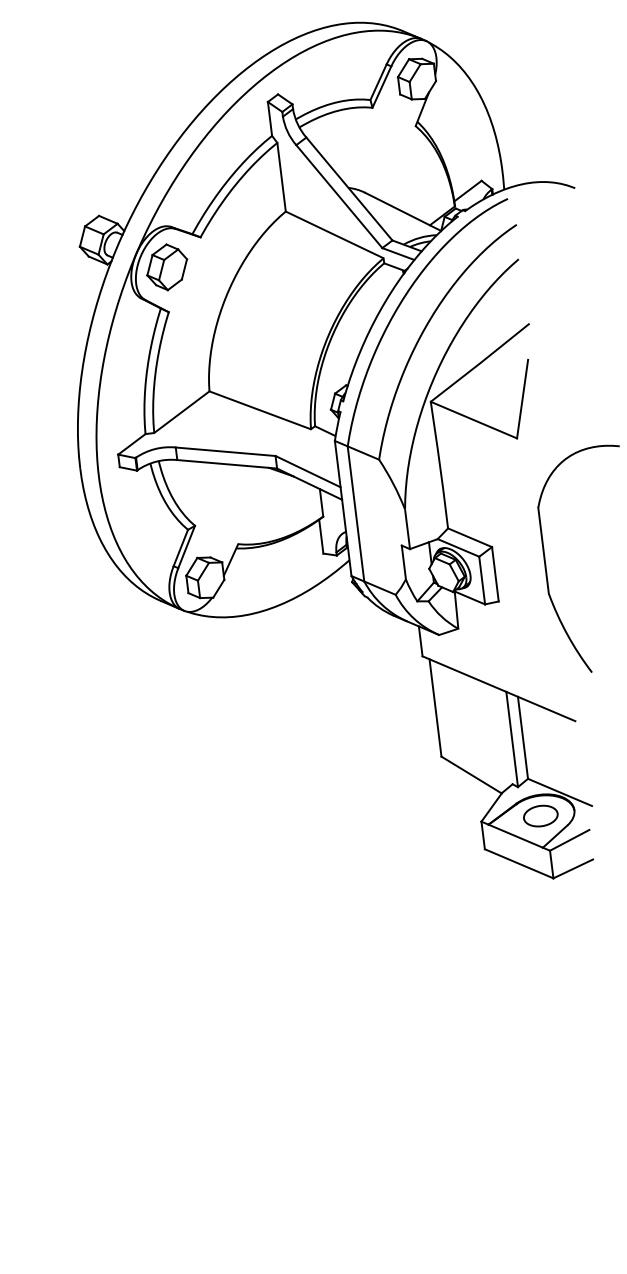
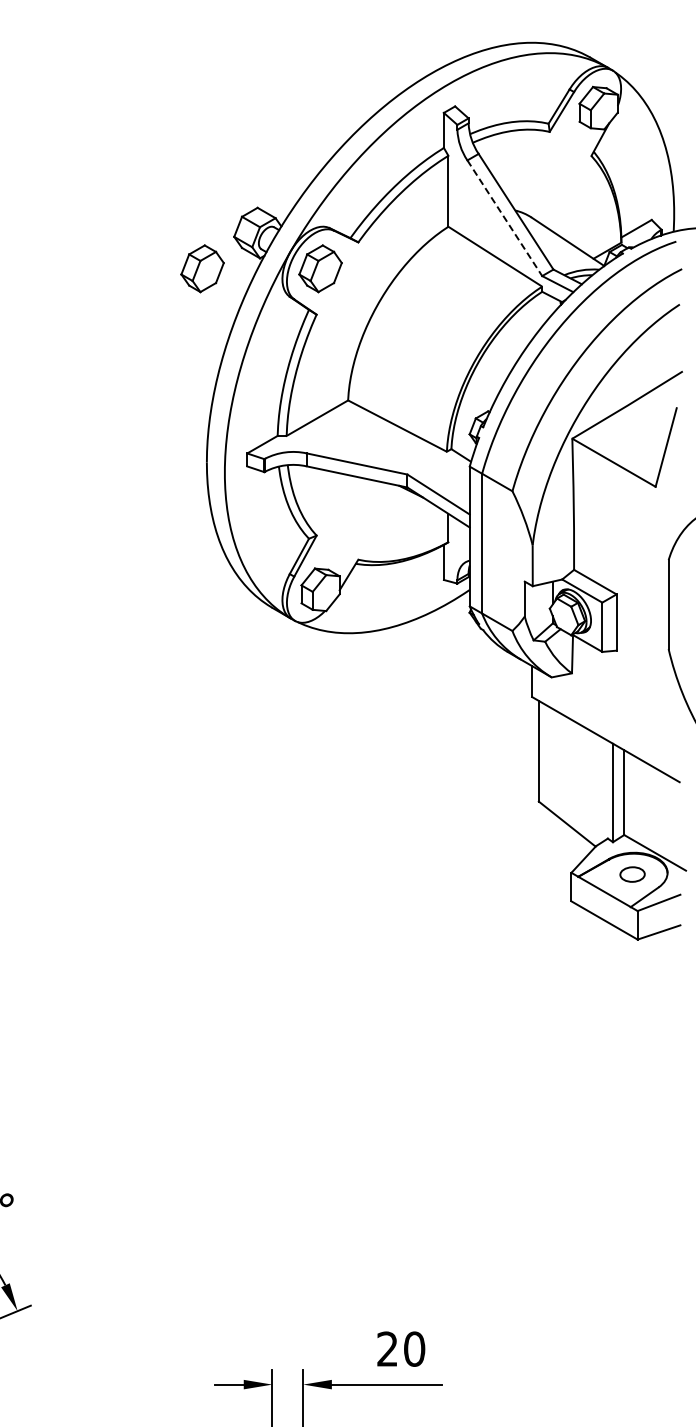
line: (339, 196) -> (504, 218), solid -> dashed
part: (52, 281) -> (202, 268), added
part: (540, 816) -> (632, 874), size x0.7

